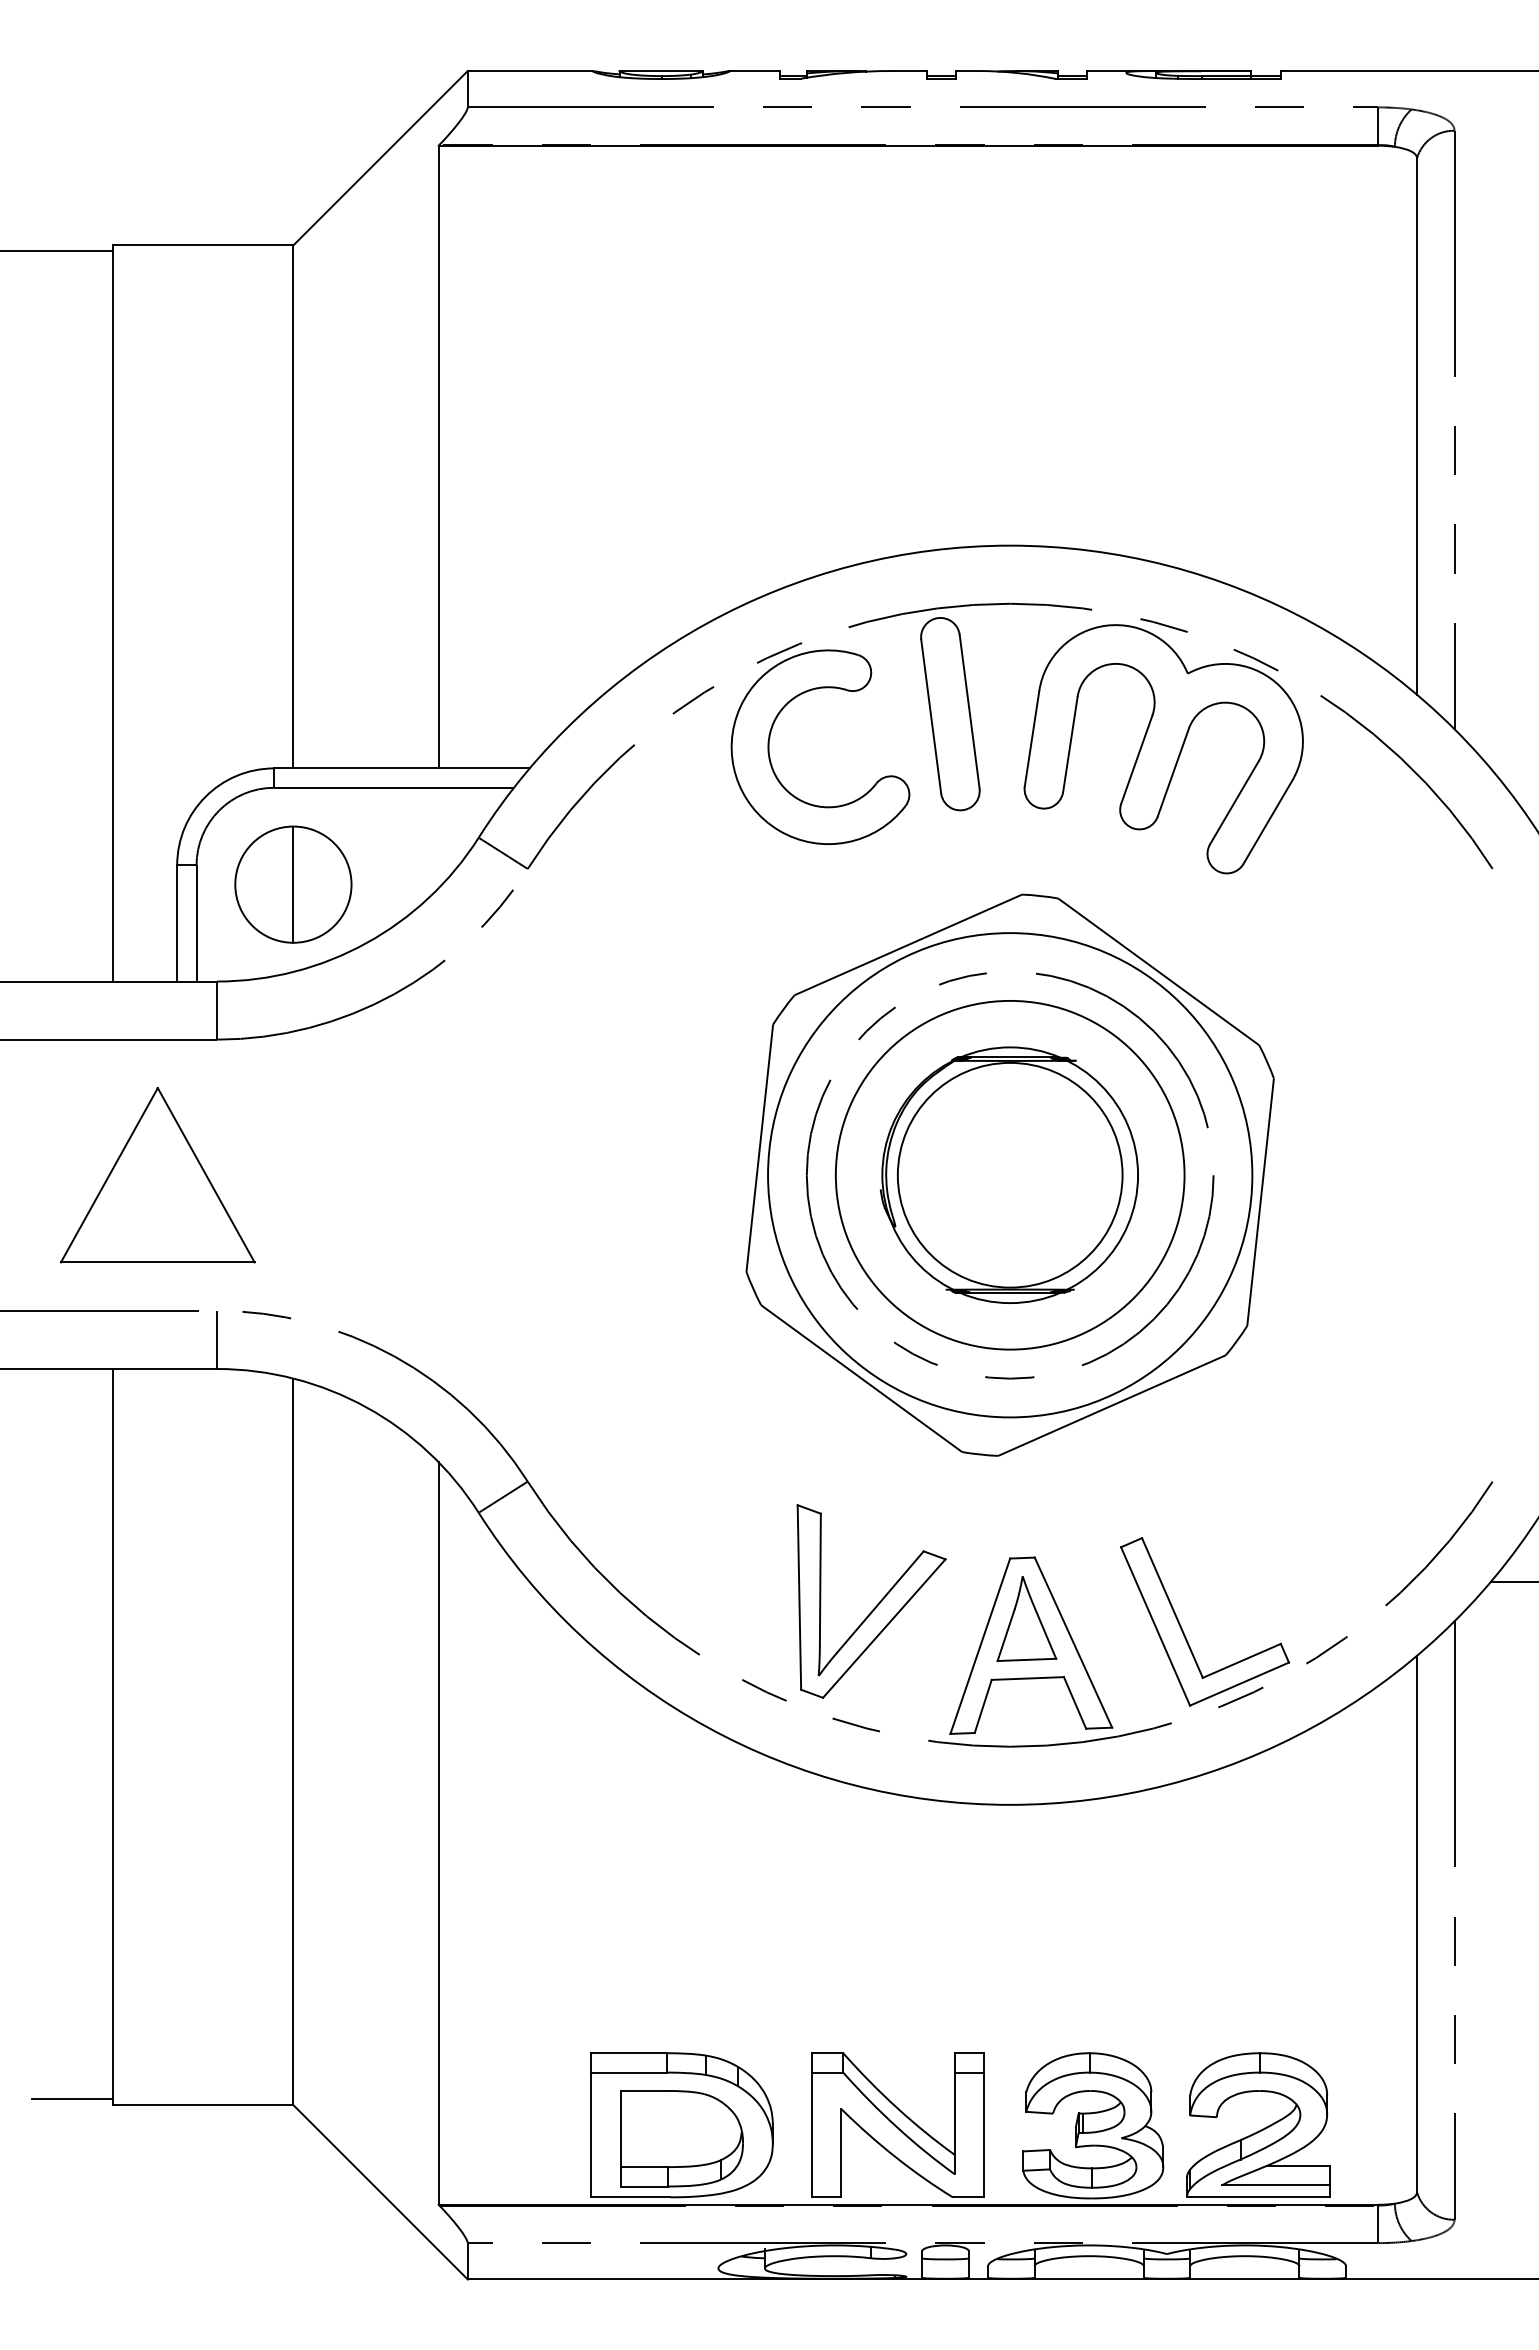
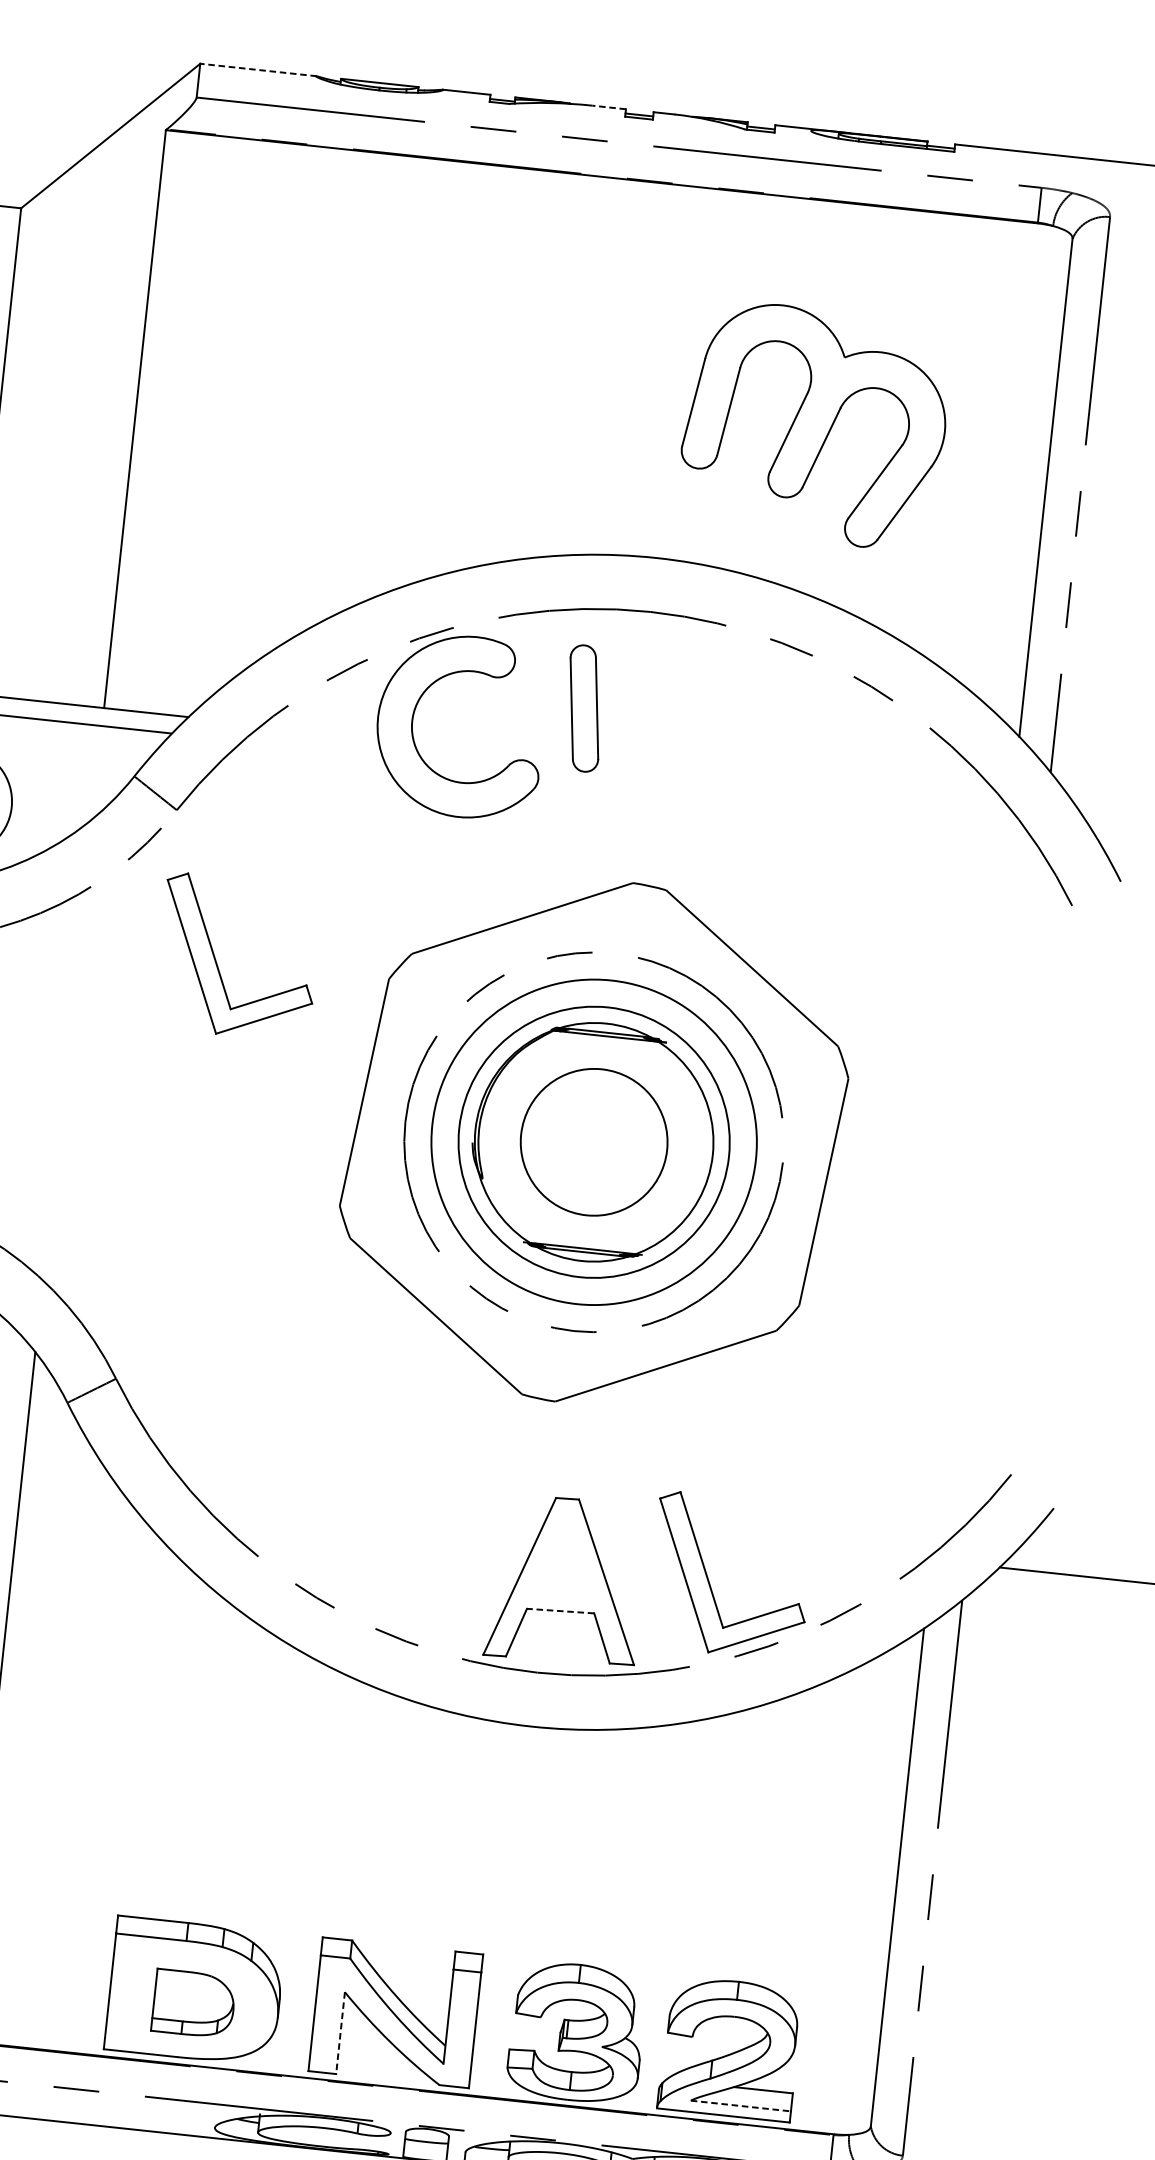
line: (530, 71) -> (258, 70), solid -> dashed
line: (907, 71) -> (608, 107), solid -> dashed
part: (950, 714) -> (584, 708), size x0.7
part: (1163, 749) -> (814, 425), moved
part: (589, 1029) -> (218, 965), added
circle: (1009, 1174) -> (593, 1141), size x0.7
circle: (1010, 1175) -> (594, 1142), size x0.6
part: (877, 1603) -> (428, 1526), removed
part: (1026, 1618) -> (565, 1555), removed
line: (1027, 1678) -> (560, 1611), solid -> dashed
part: (681, 2138) -> (193, 2003), size x0.7
line: (841, 2153) -> (340, 2033), solid -> dashed
line: (1276, 2185) -> (741, 2106), solid -> dashed

